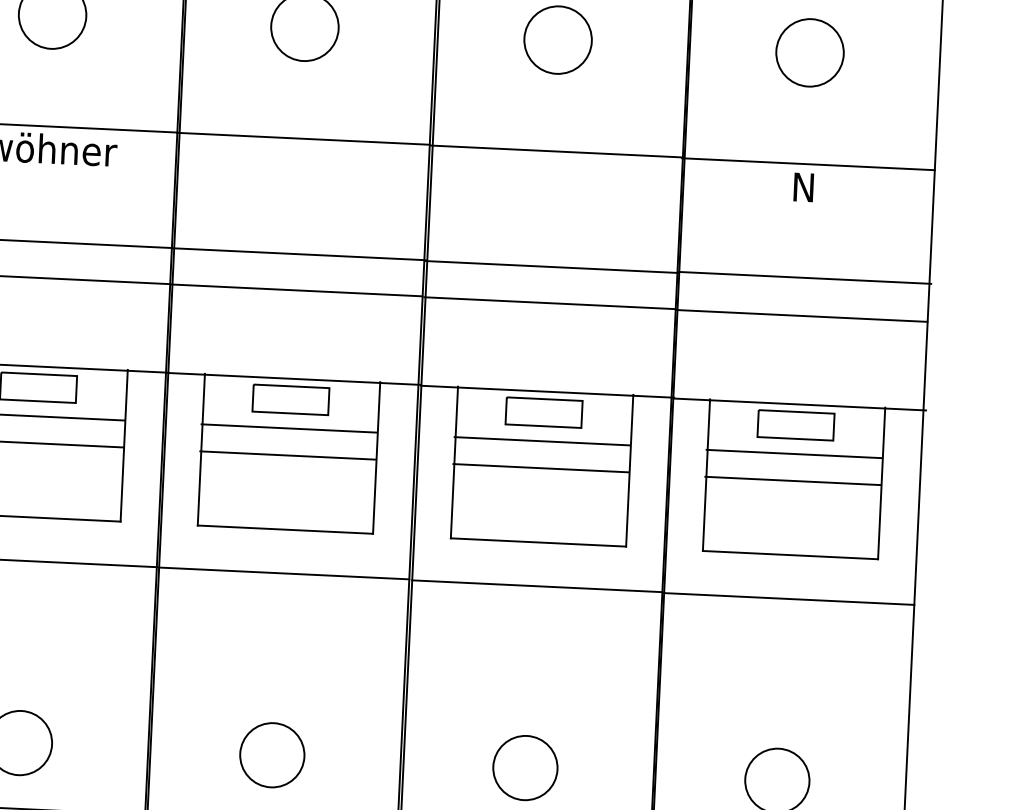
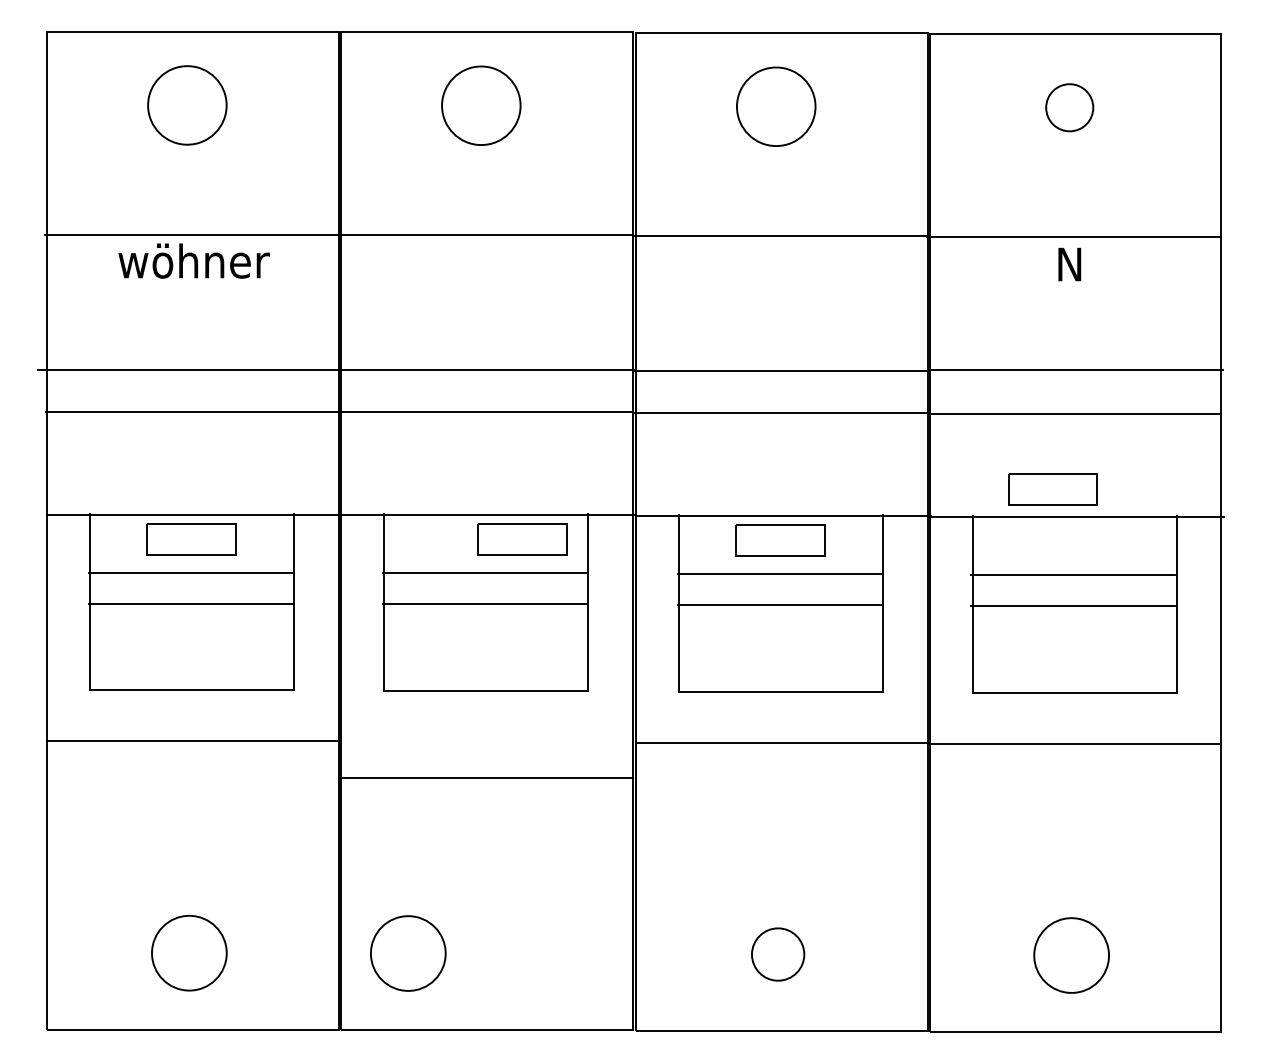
circle: (809, 52) -> (1069, 107), size x0.6
part: (290, 399) -> (522, 539), moved
part: (795, 425) -> (1052, 489), moved
line: (283, 573) -> (486, 777), moved
circle: (272, 755) -> (408, 953), moved
circle: (524, 767) -> (777, 954), size x0.7

